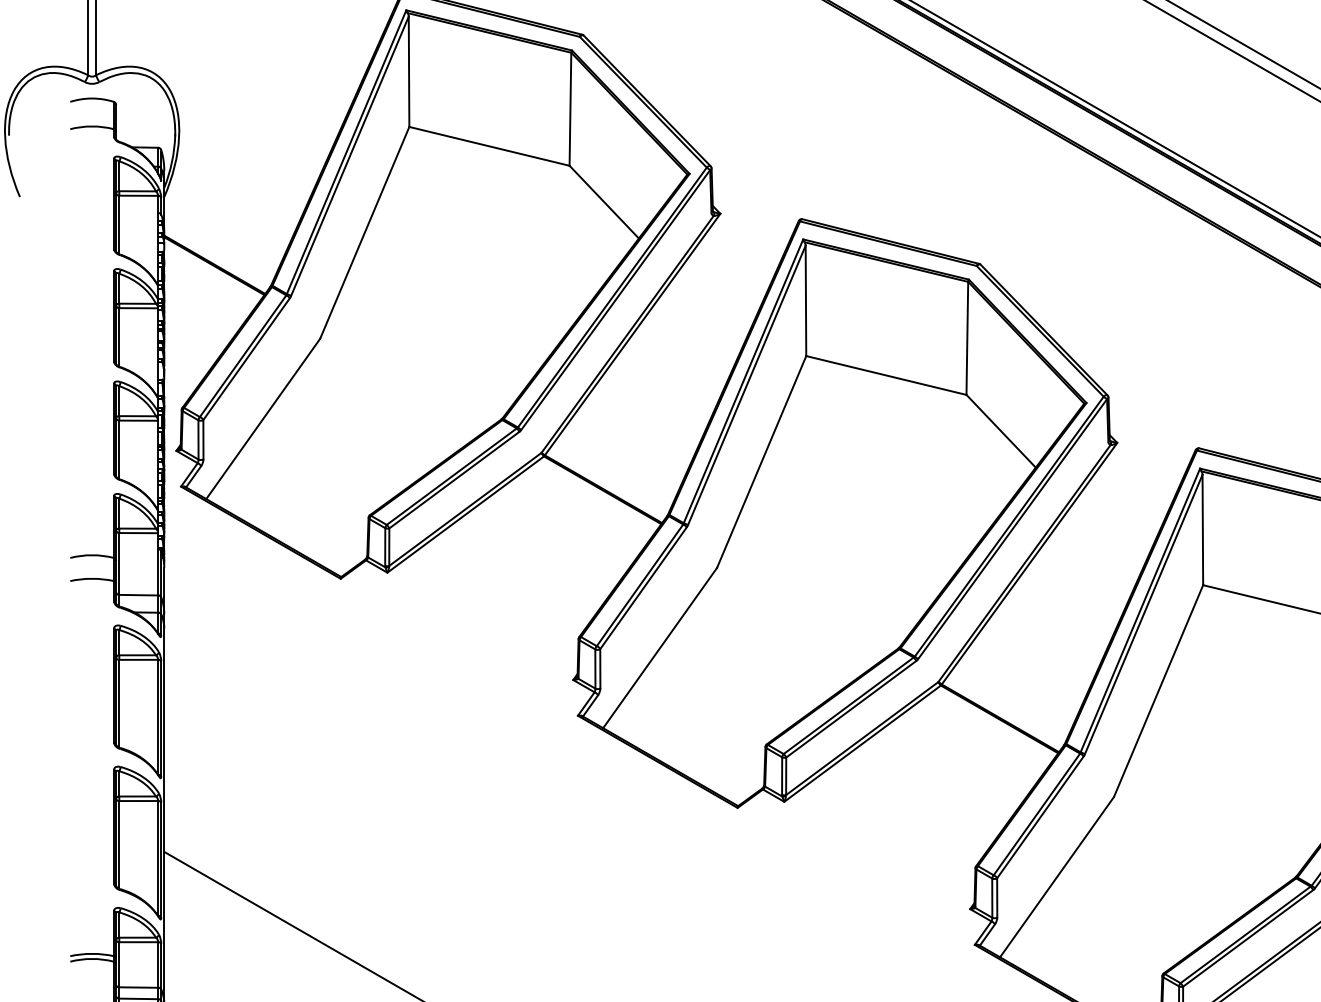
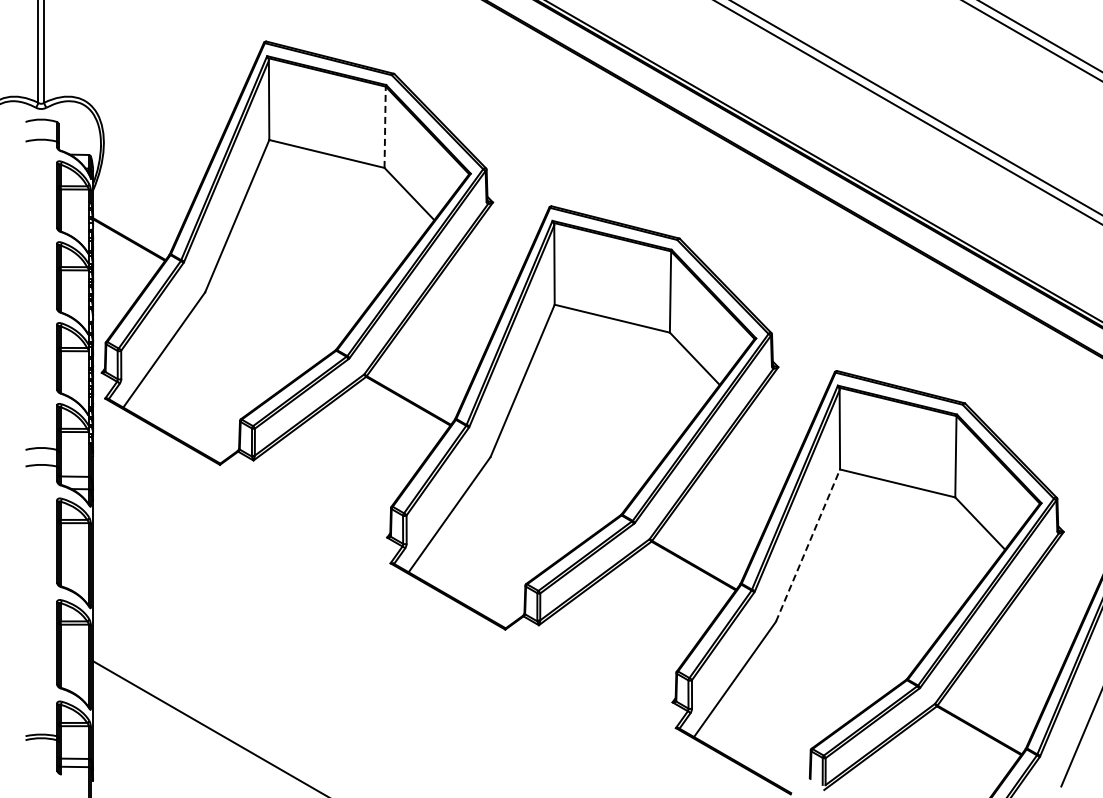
line: (570, 109) -> (385, 127), solid -> dashed
line: (1159, 690) -> (808, 545), solid -> dashed

